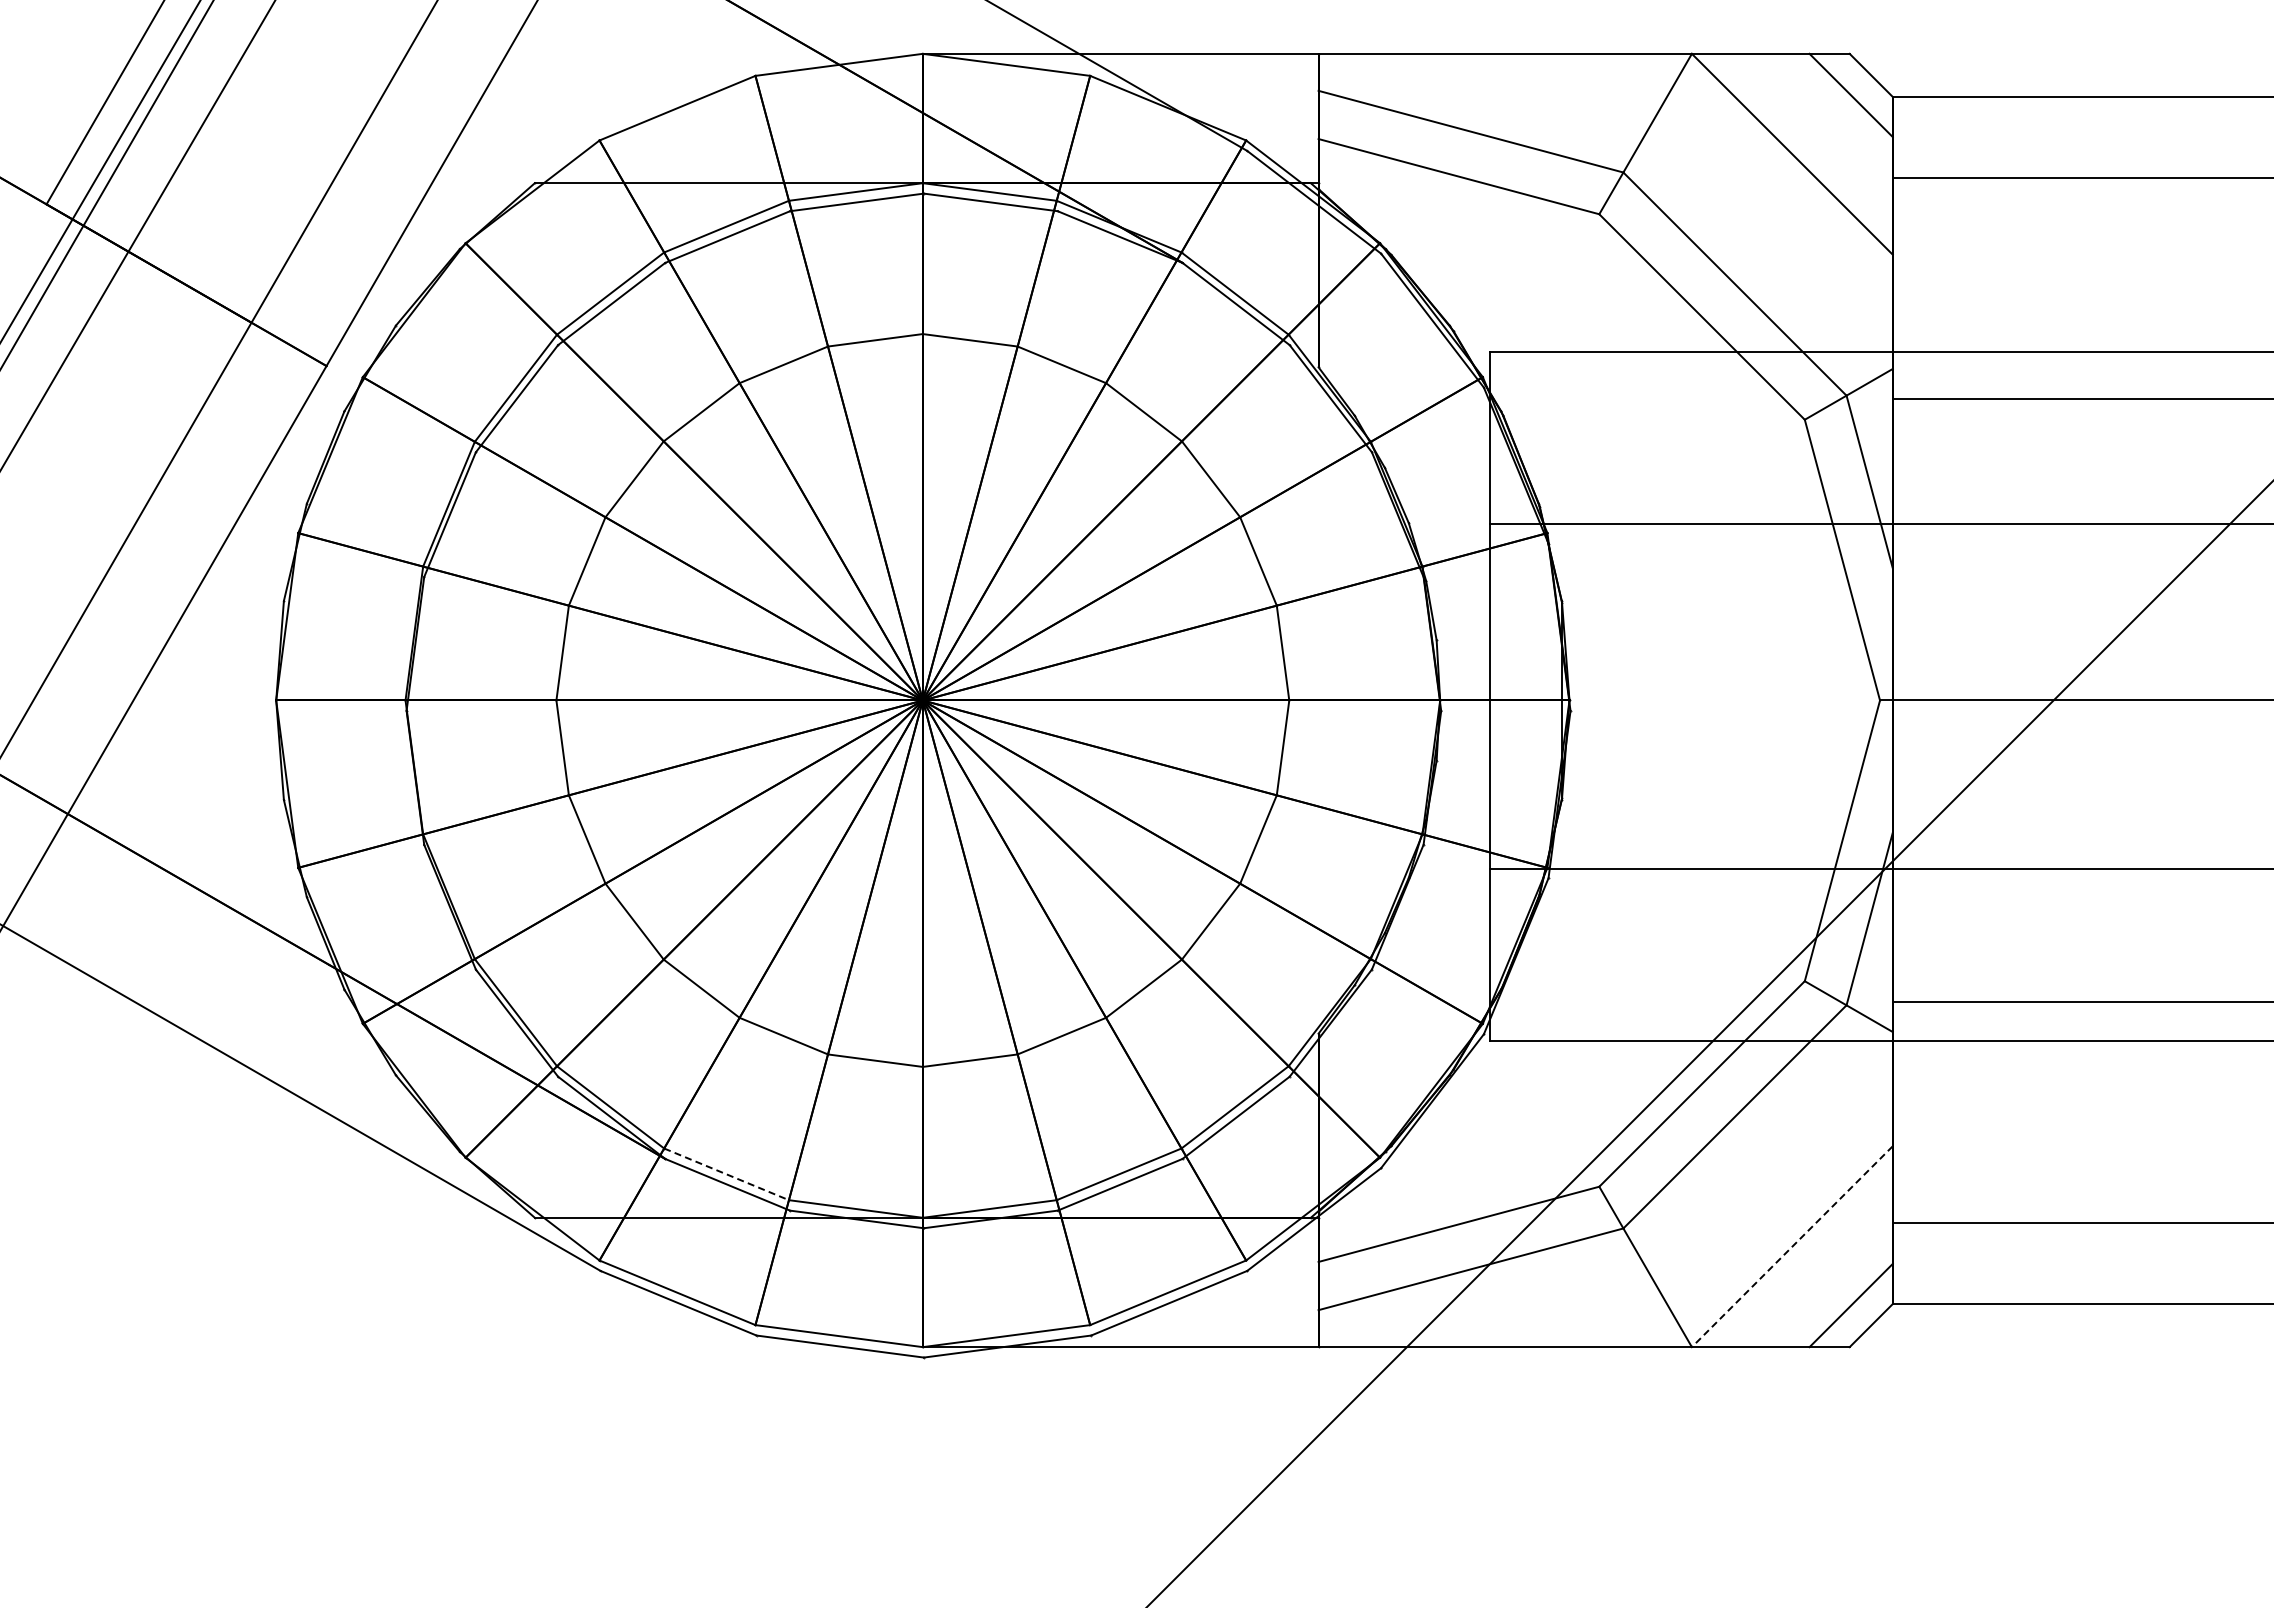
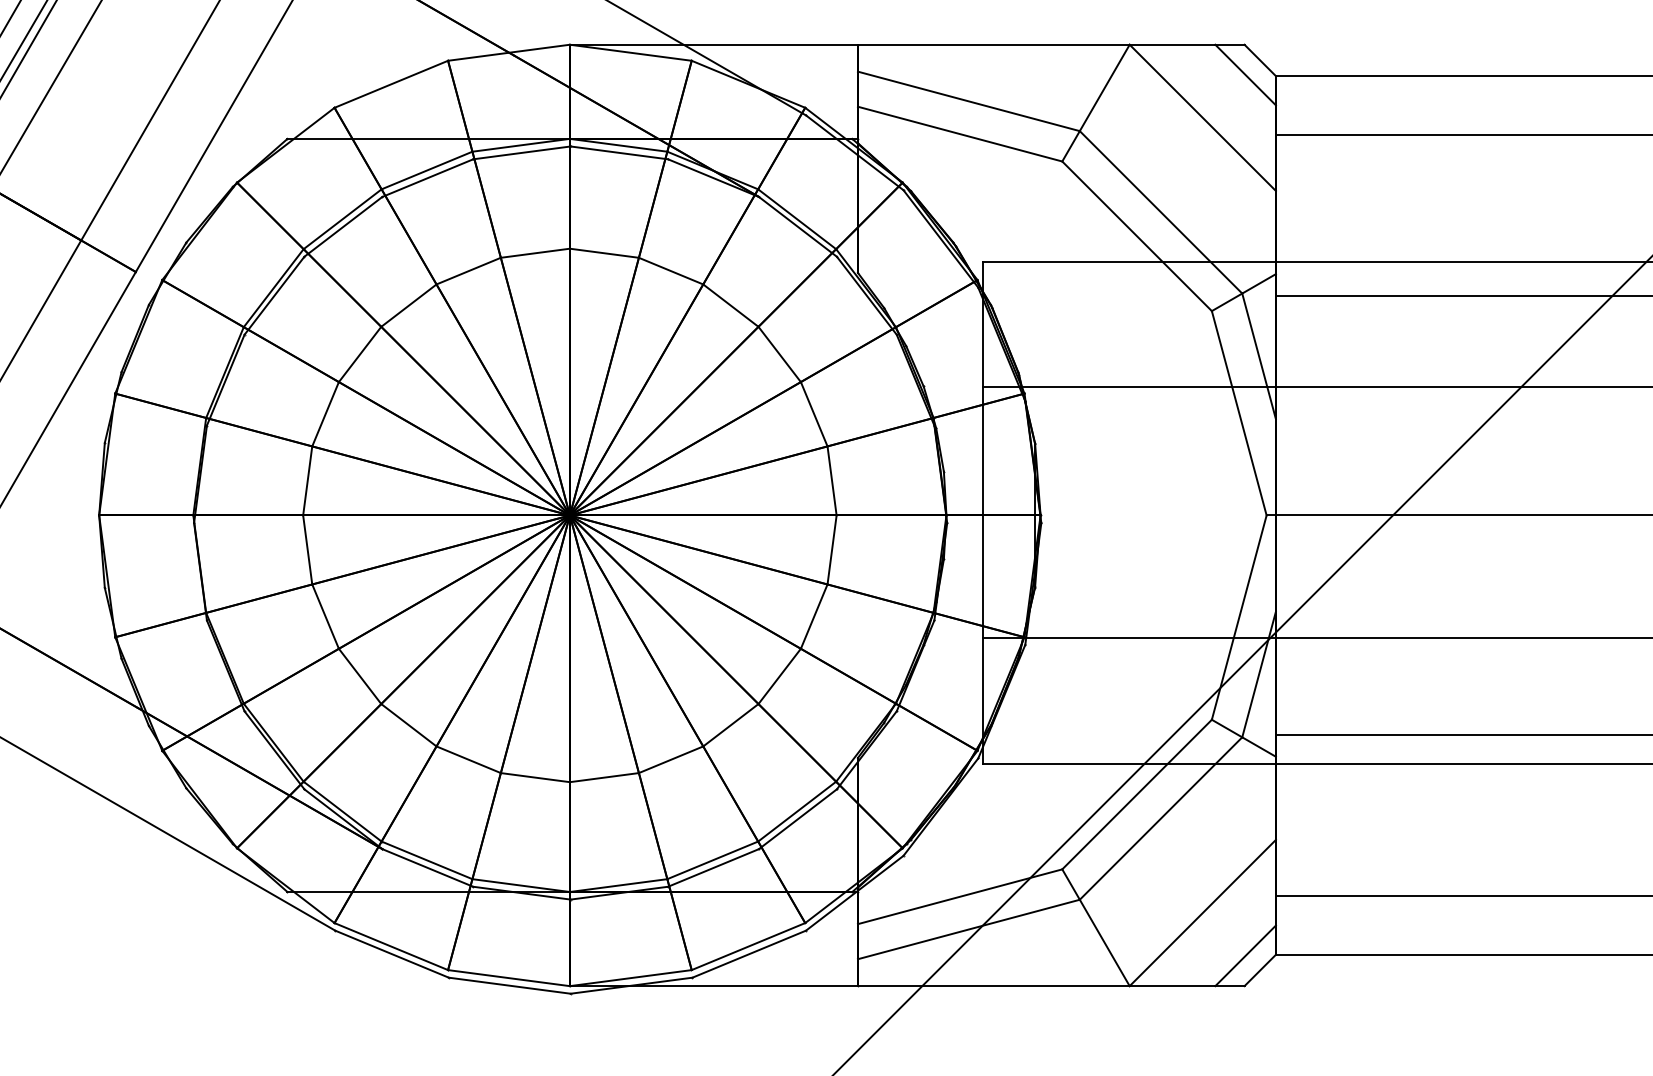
line: (726, 1174) -> (426, 860), dashed -> solid
line: (1792, 1247) -> (1202, 913), dashed -> solid

